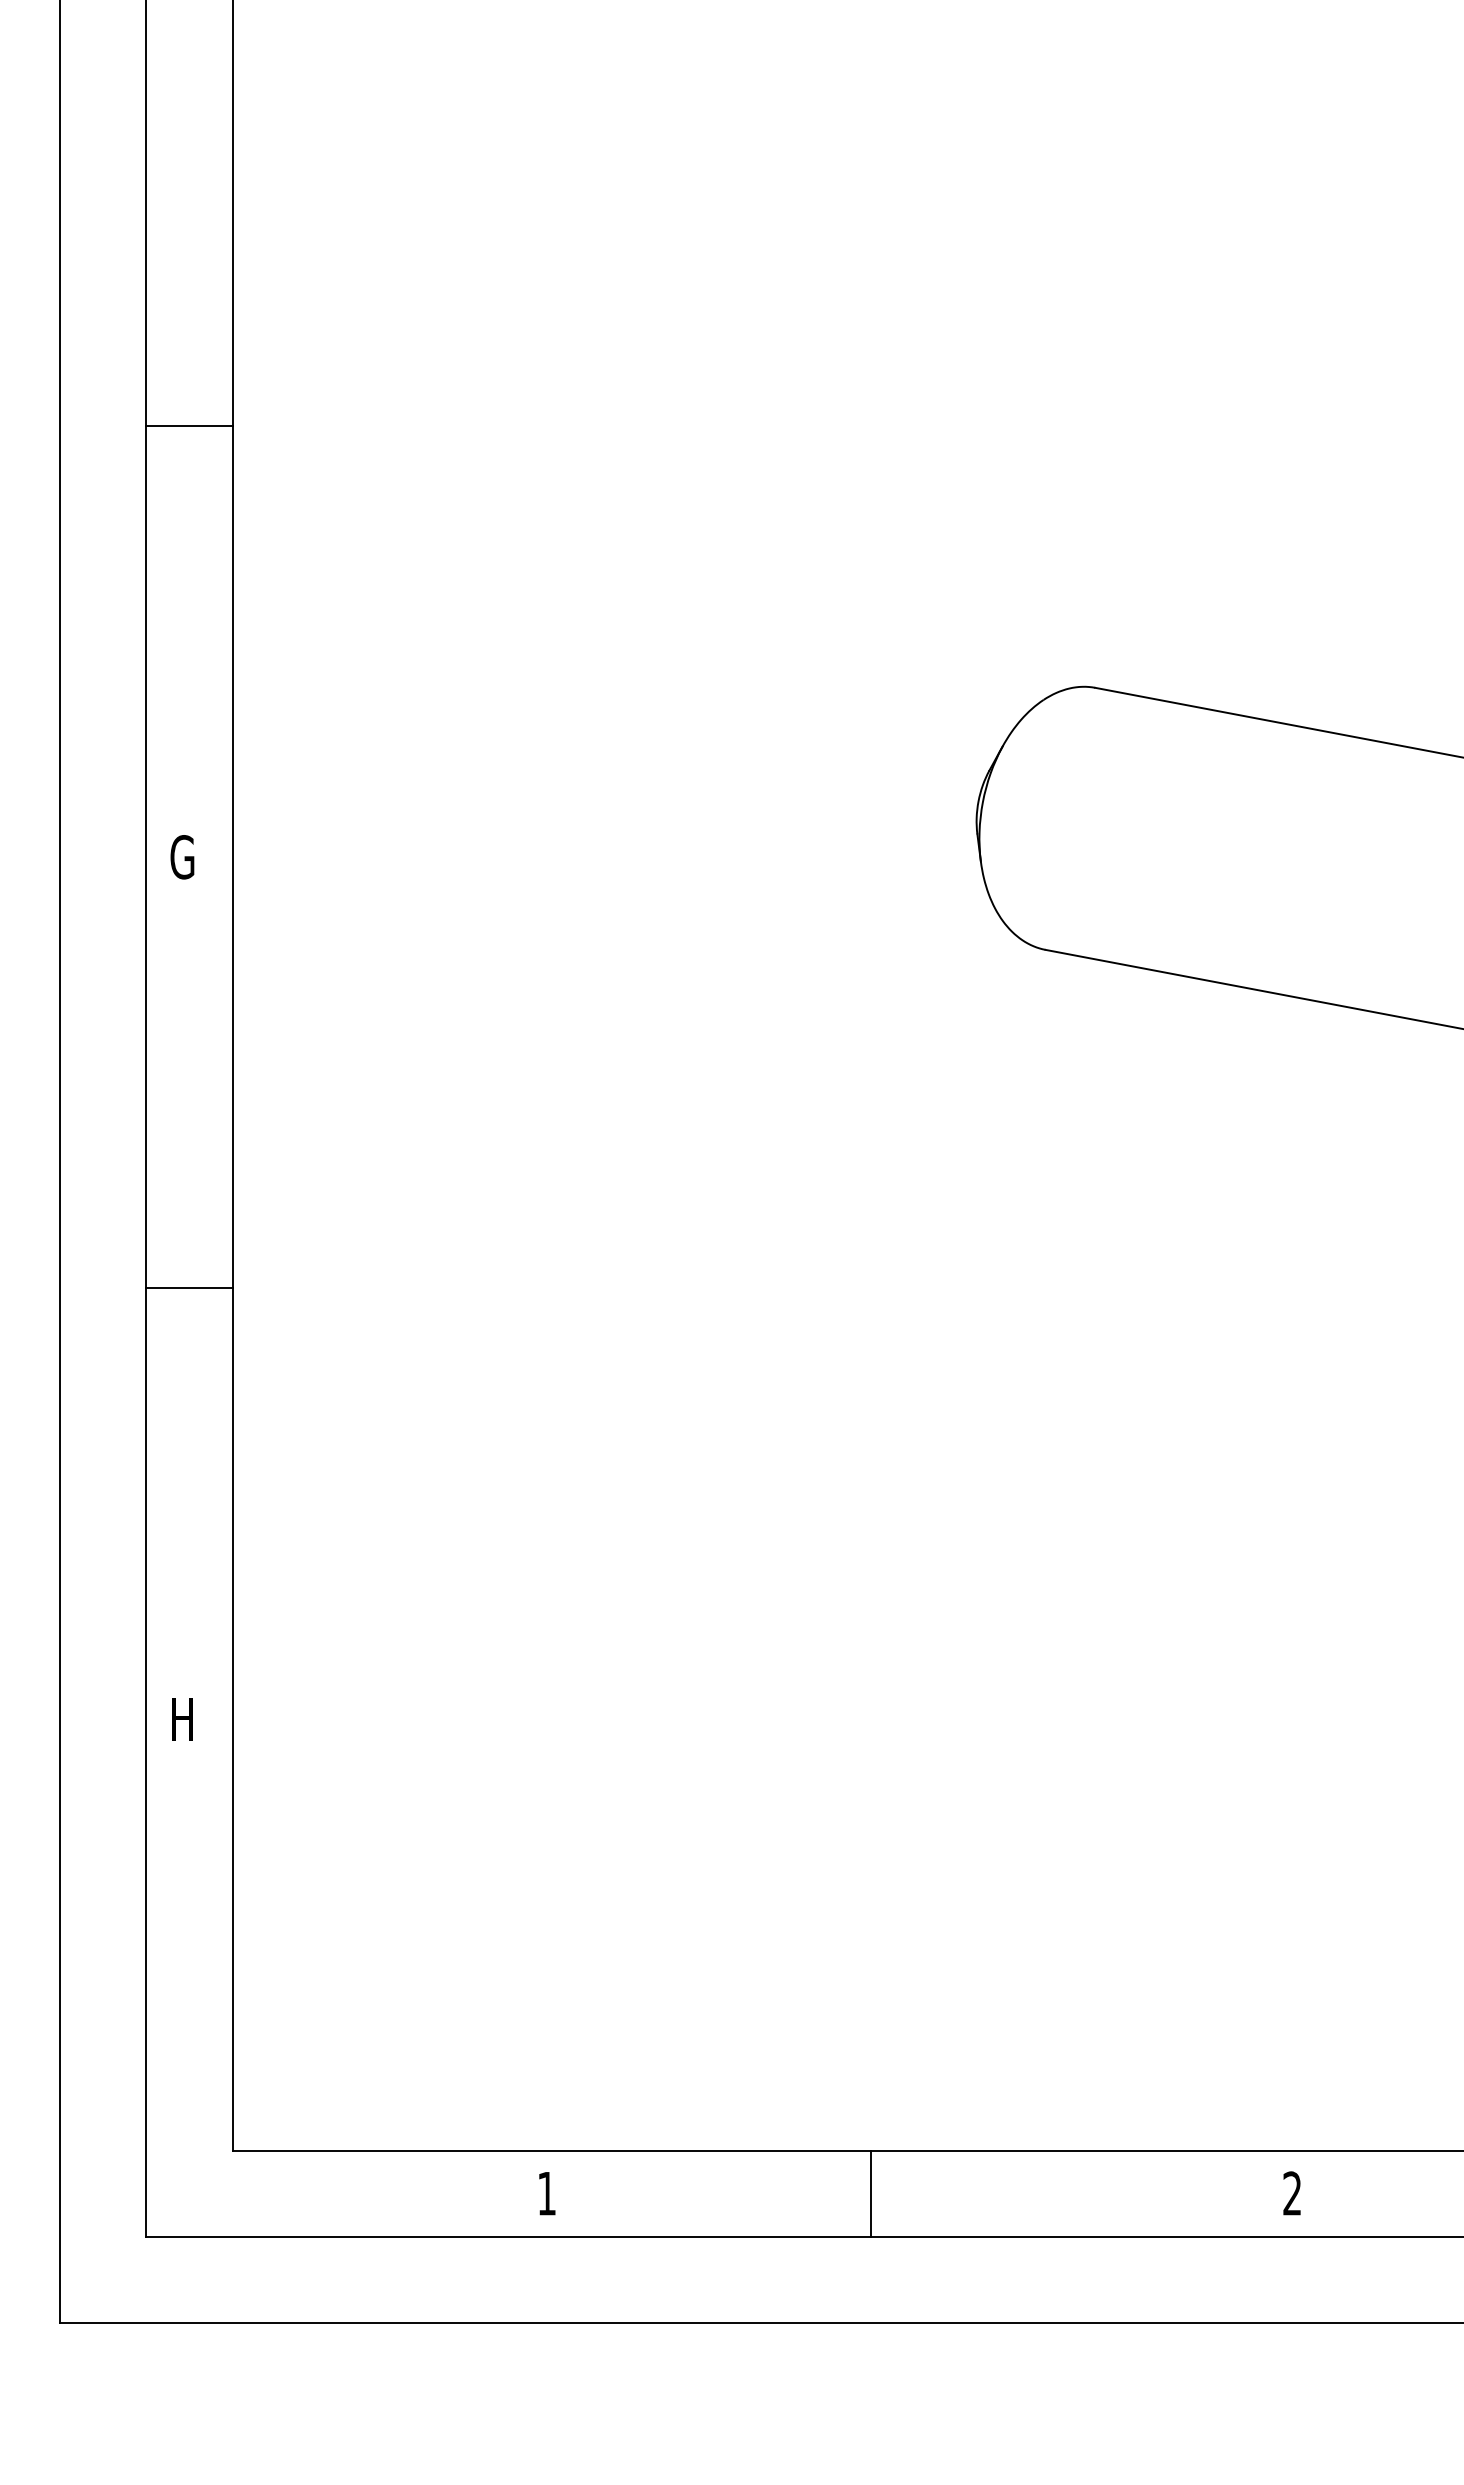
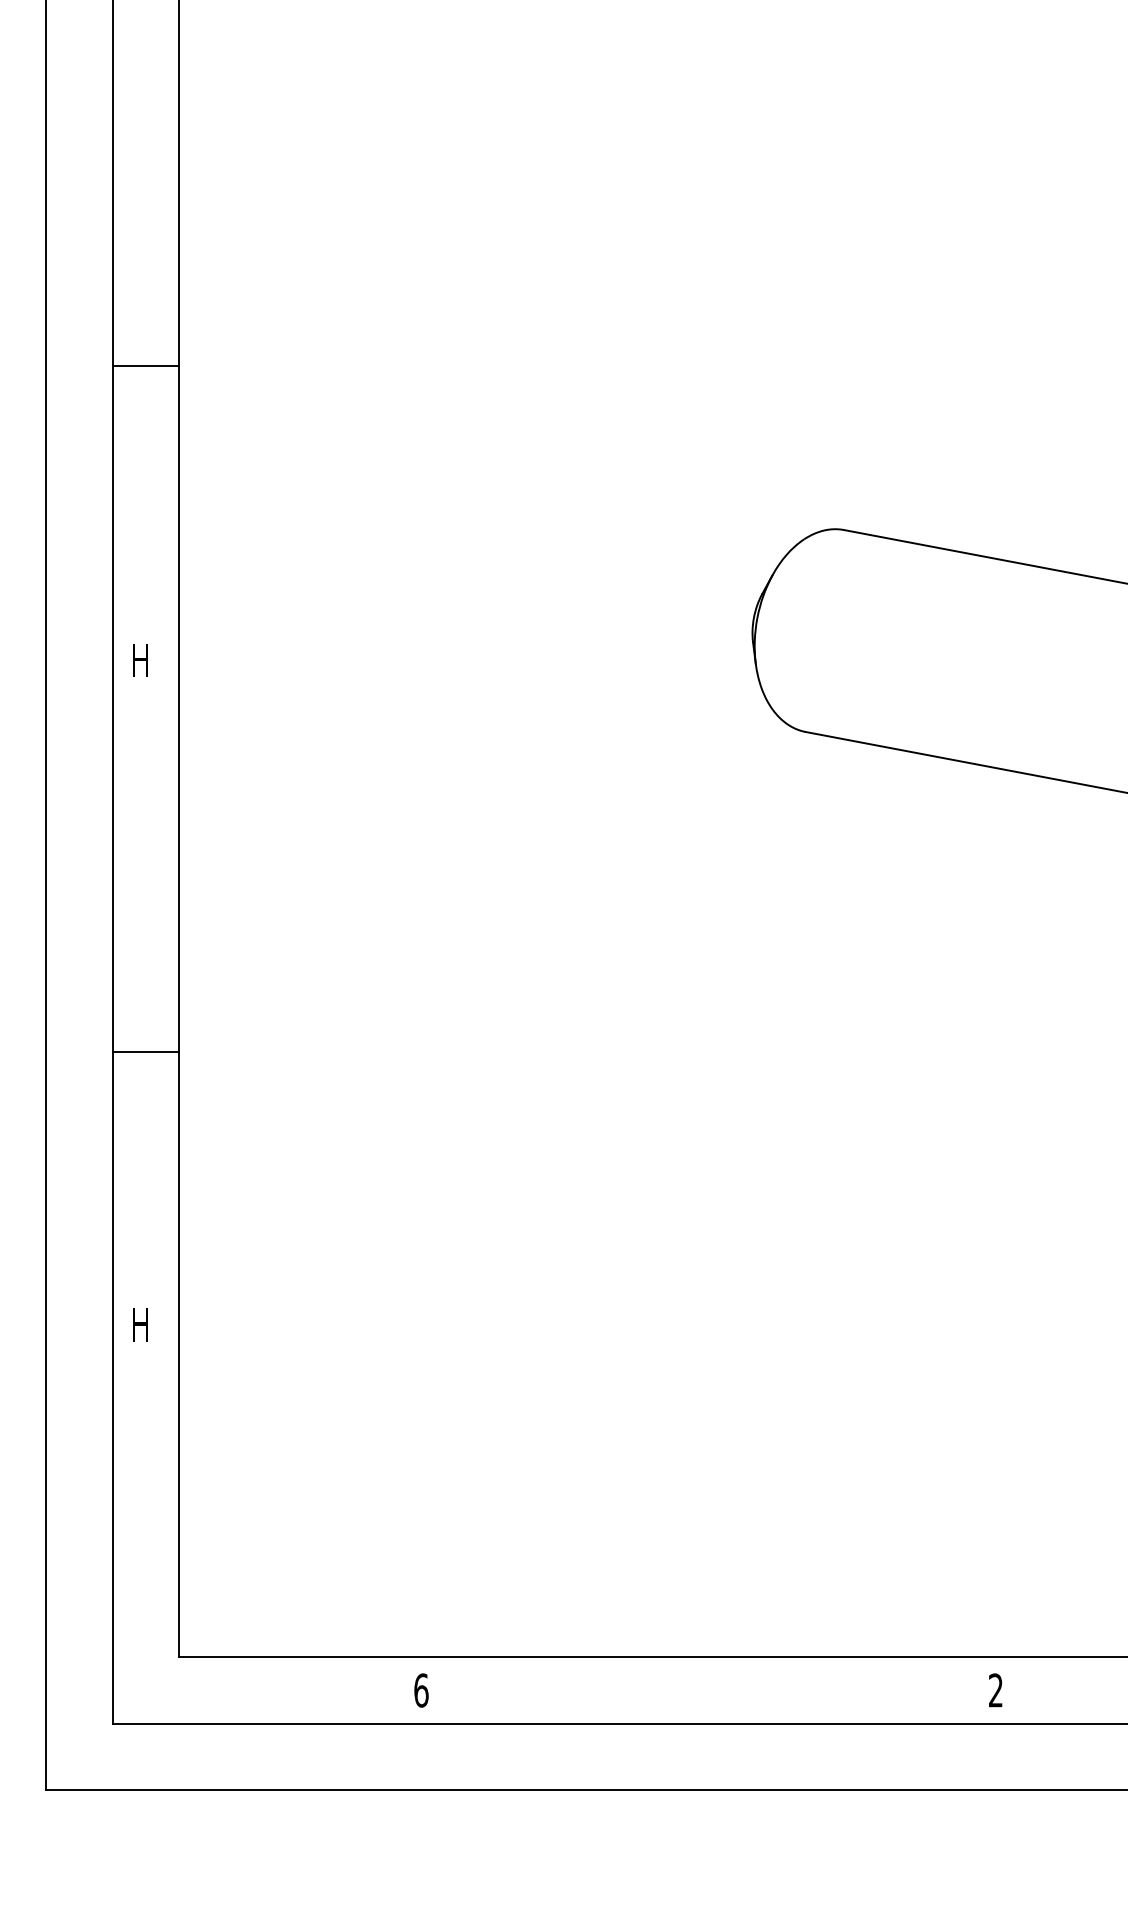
line: (189, 426) -> (145, 366), moved
text: (182, 857) -> (140, 660), G -> H
line: (189, 1288) -> (145, 1052), moved
text: (546, 2193) -> (421, 1690), 1 -> 6
line: (870, 2193) -> (670, 1690), removed

